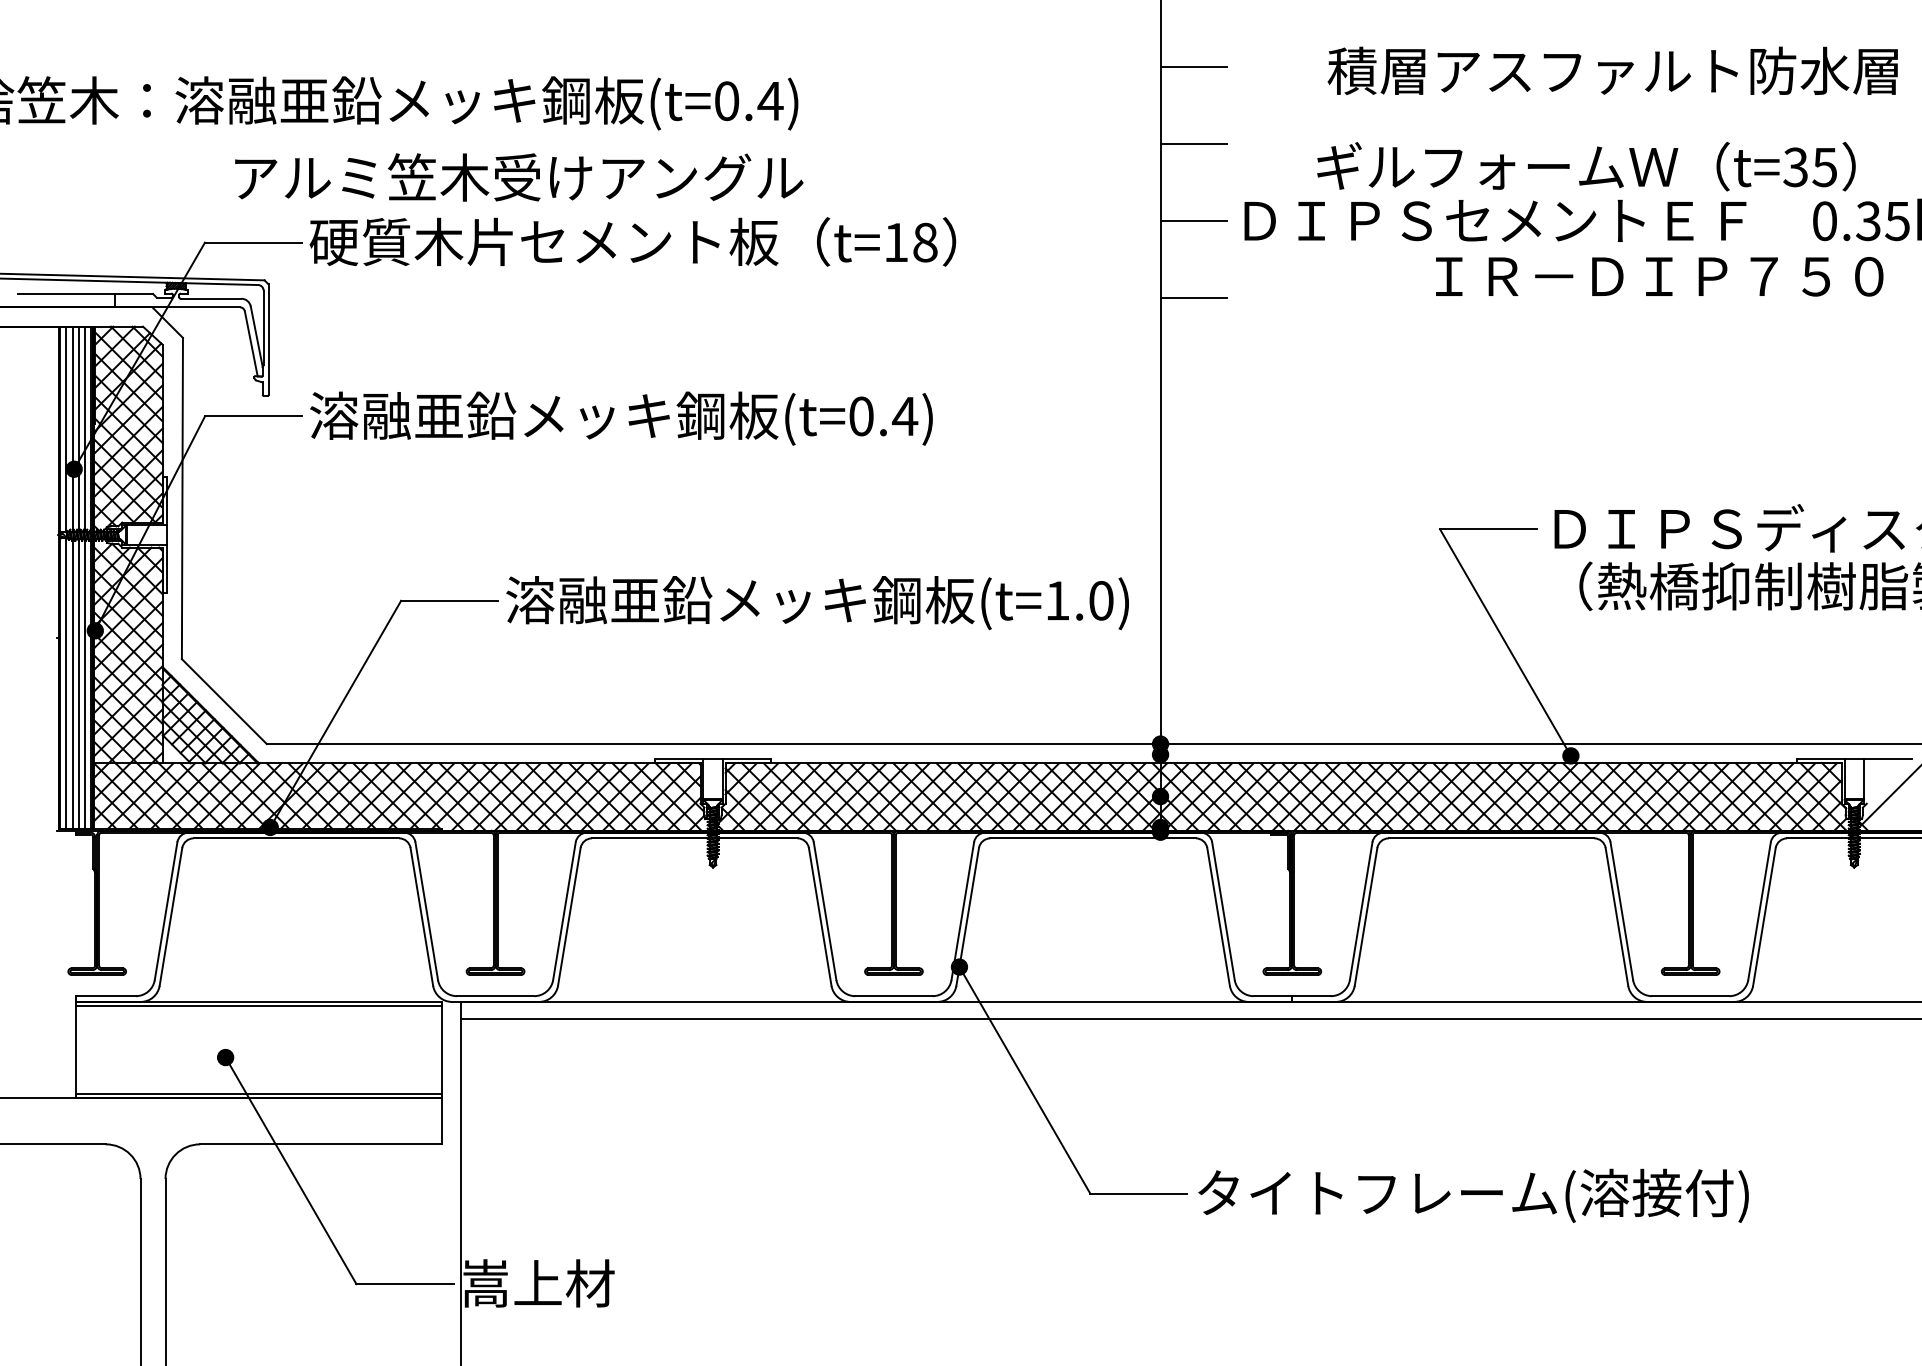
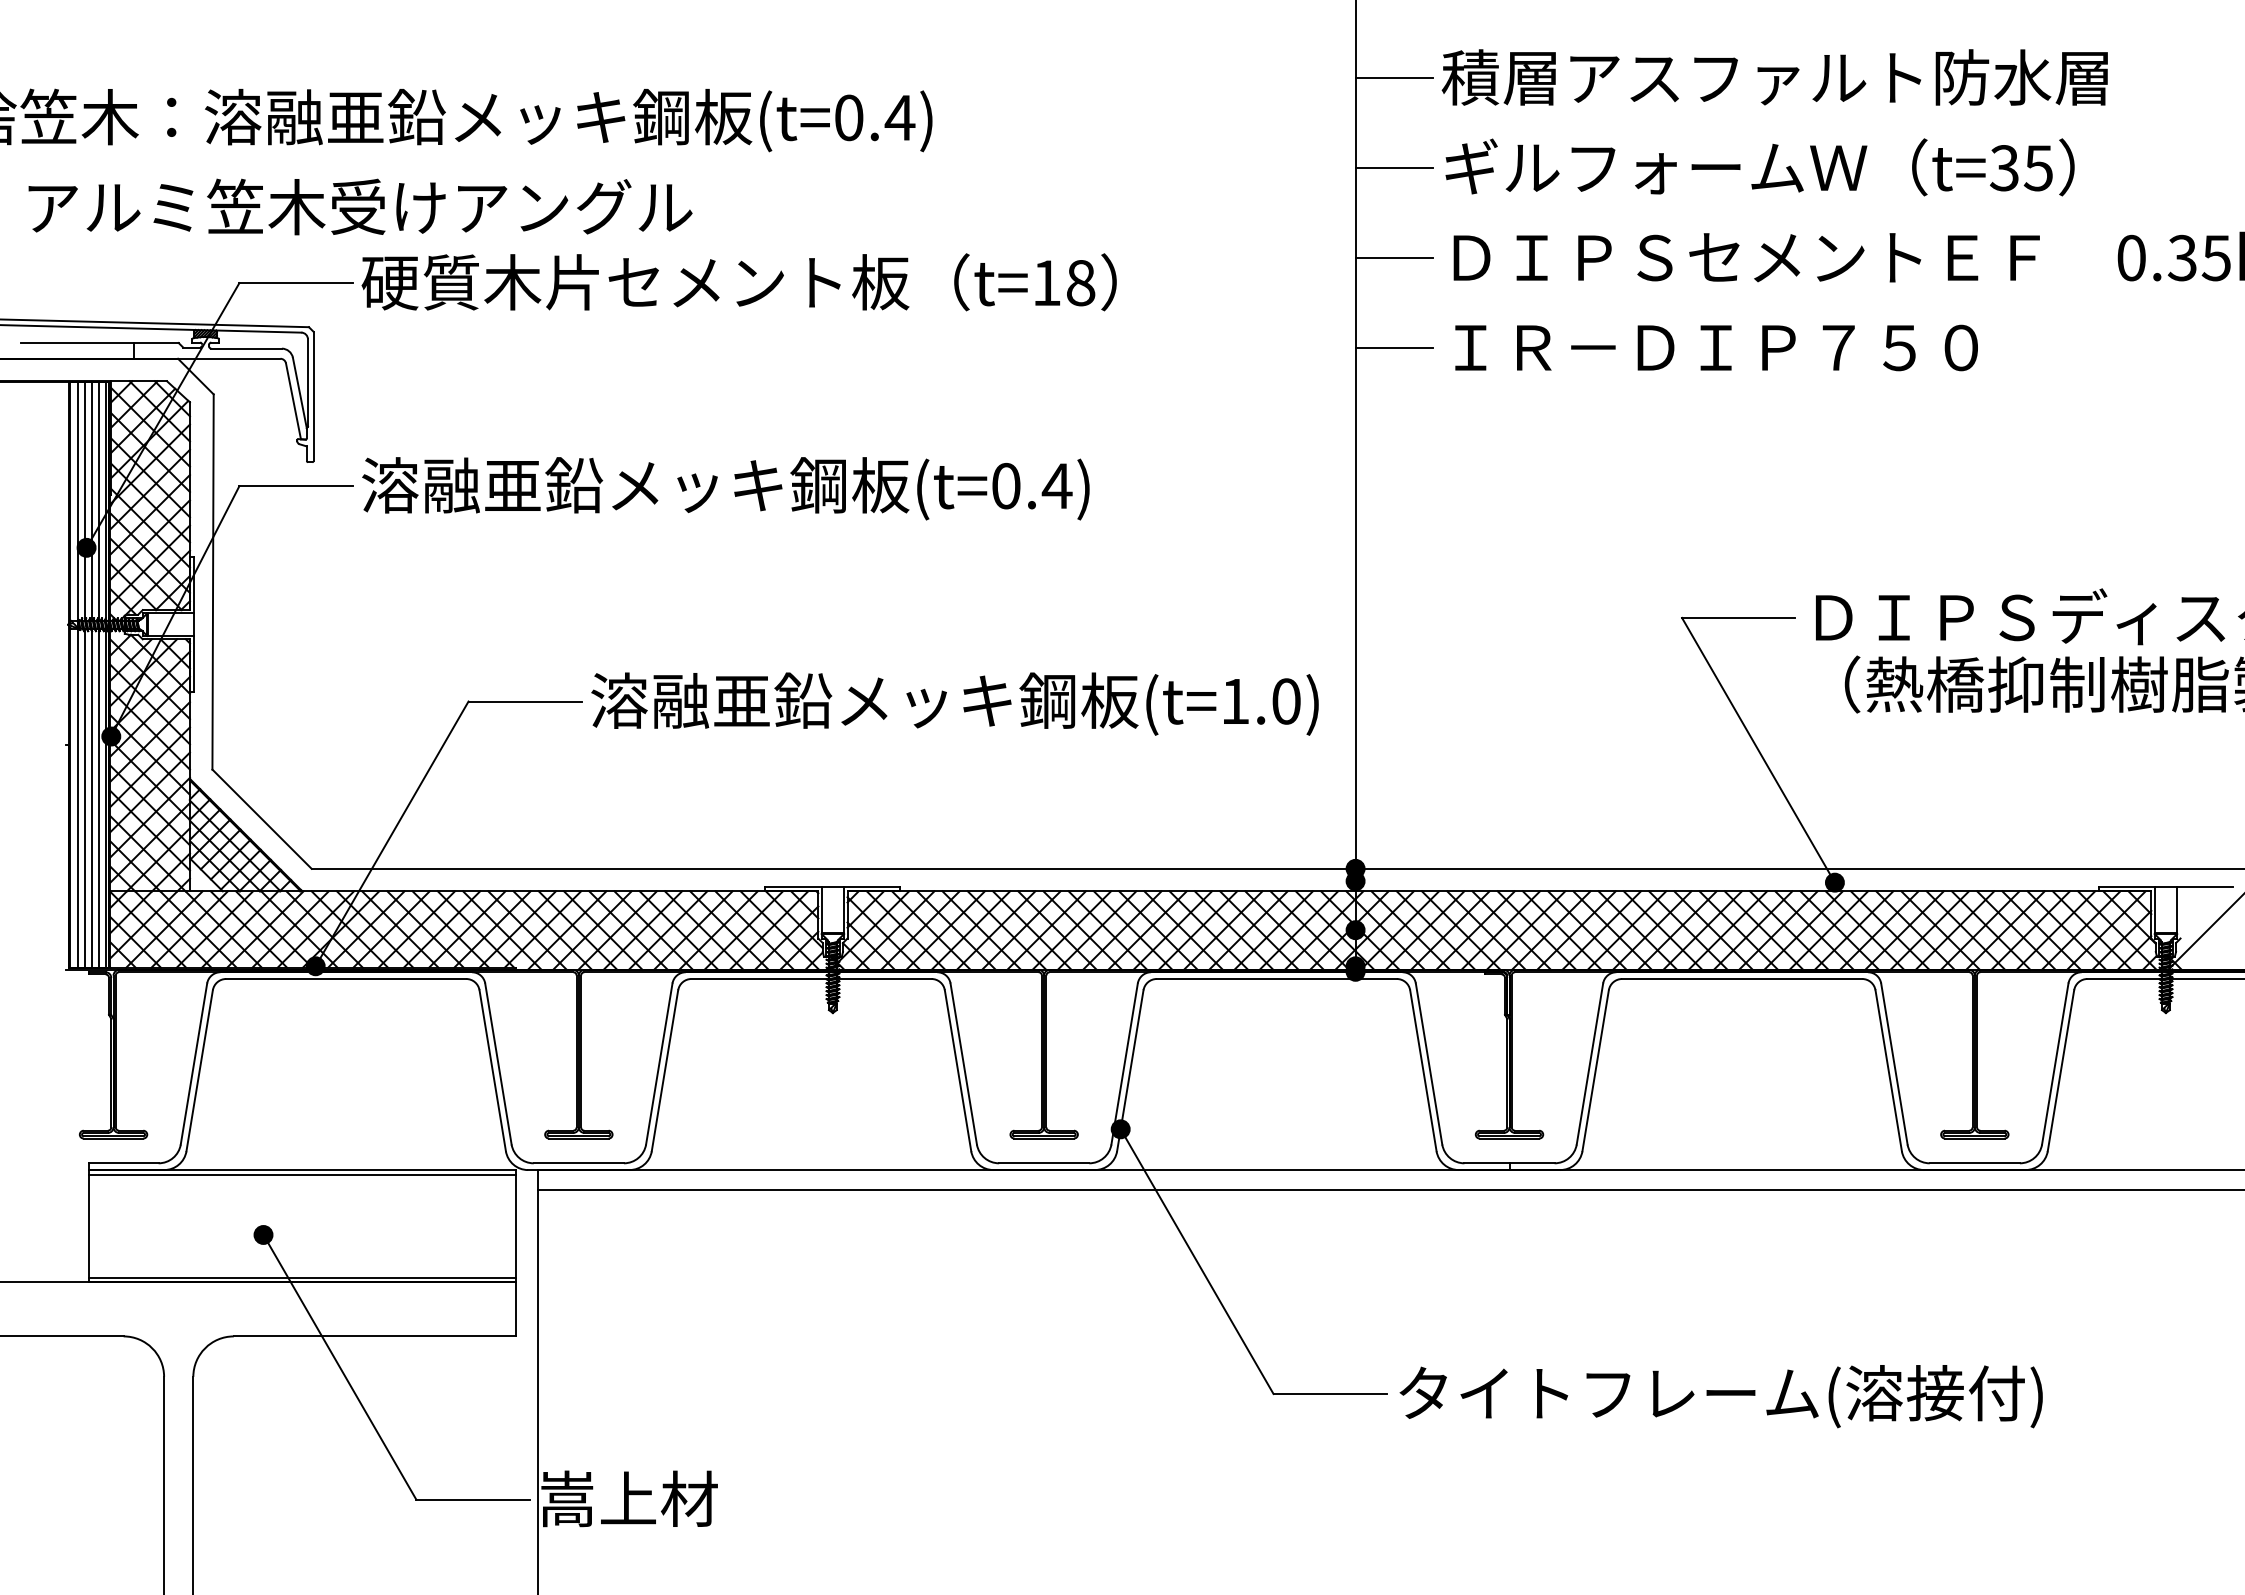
text: (1612, 70) -> (1774, 77), moved
text: (1585, 166) -> (1759, 167), moved
text: (519, 177) -> (360, 206), moved
text: (1659, 276) -> (1716, 347), moved

